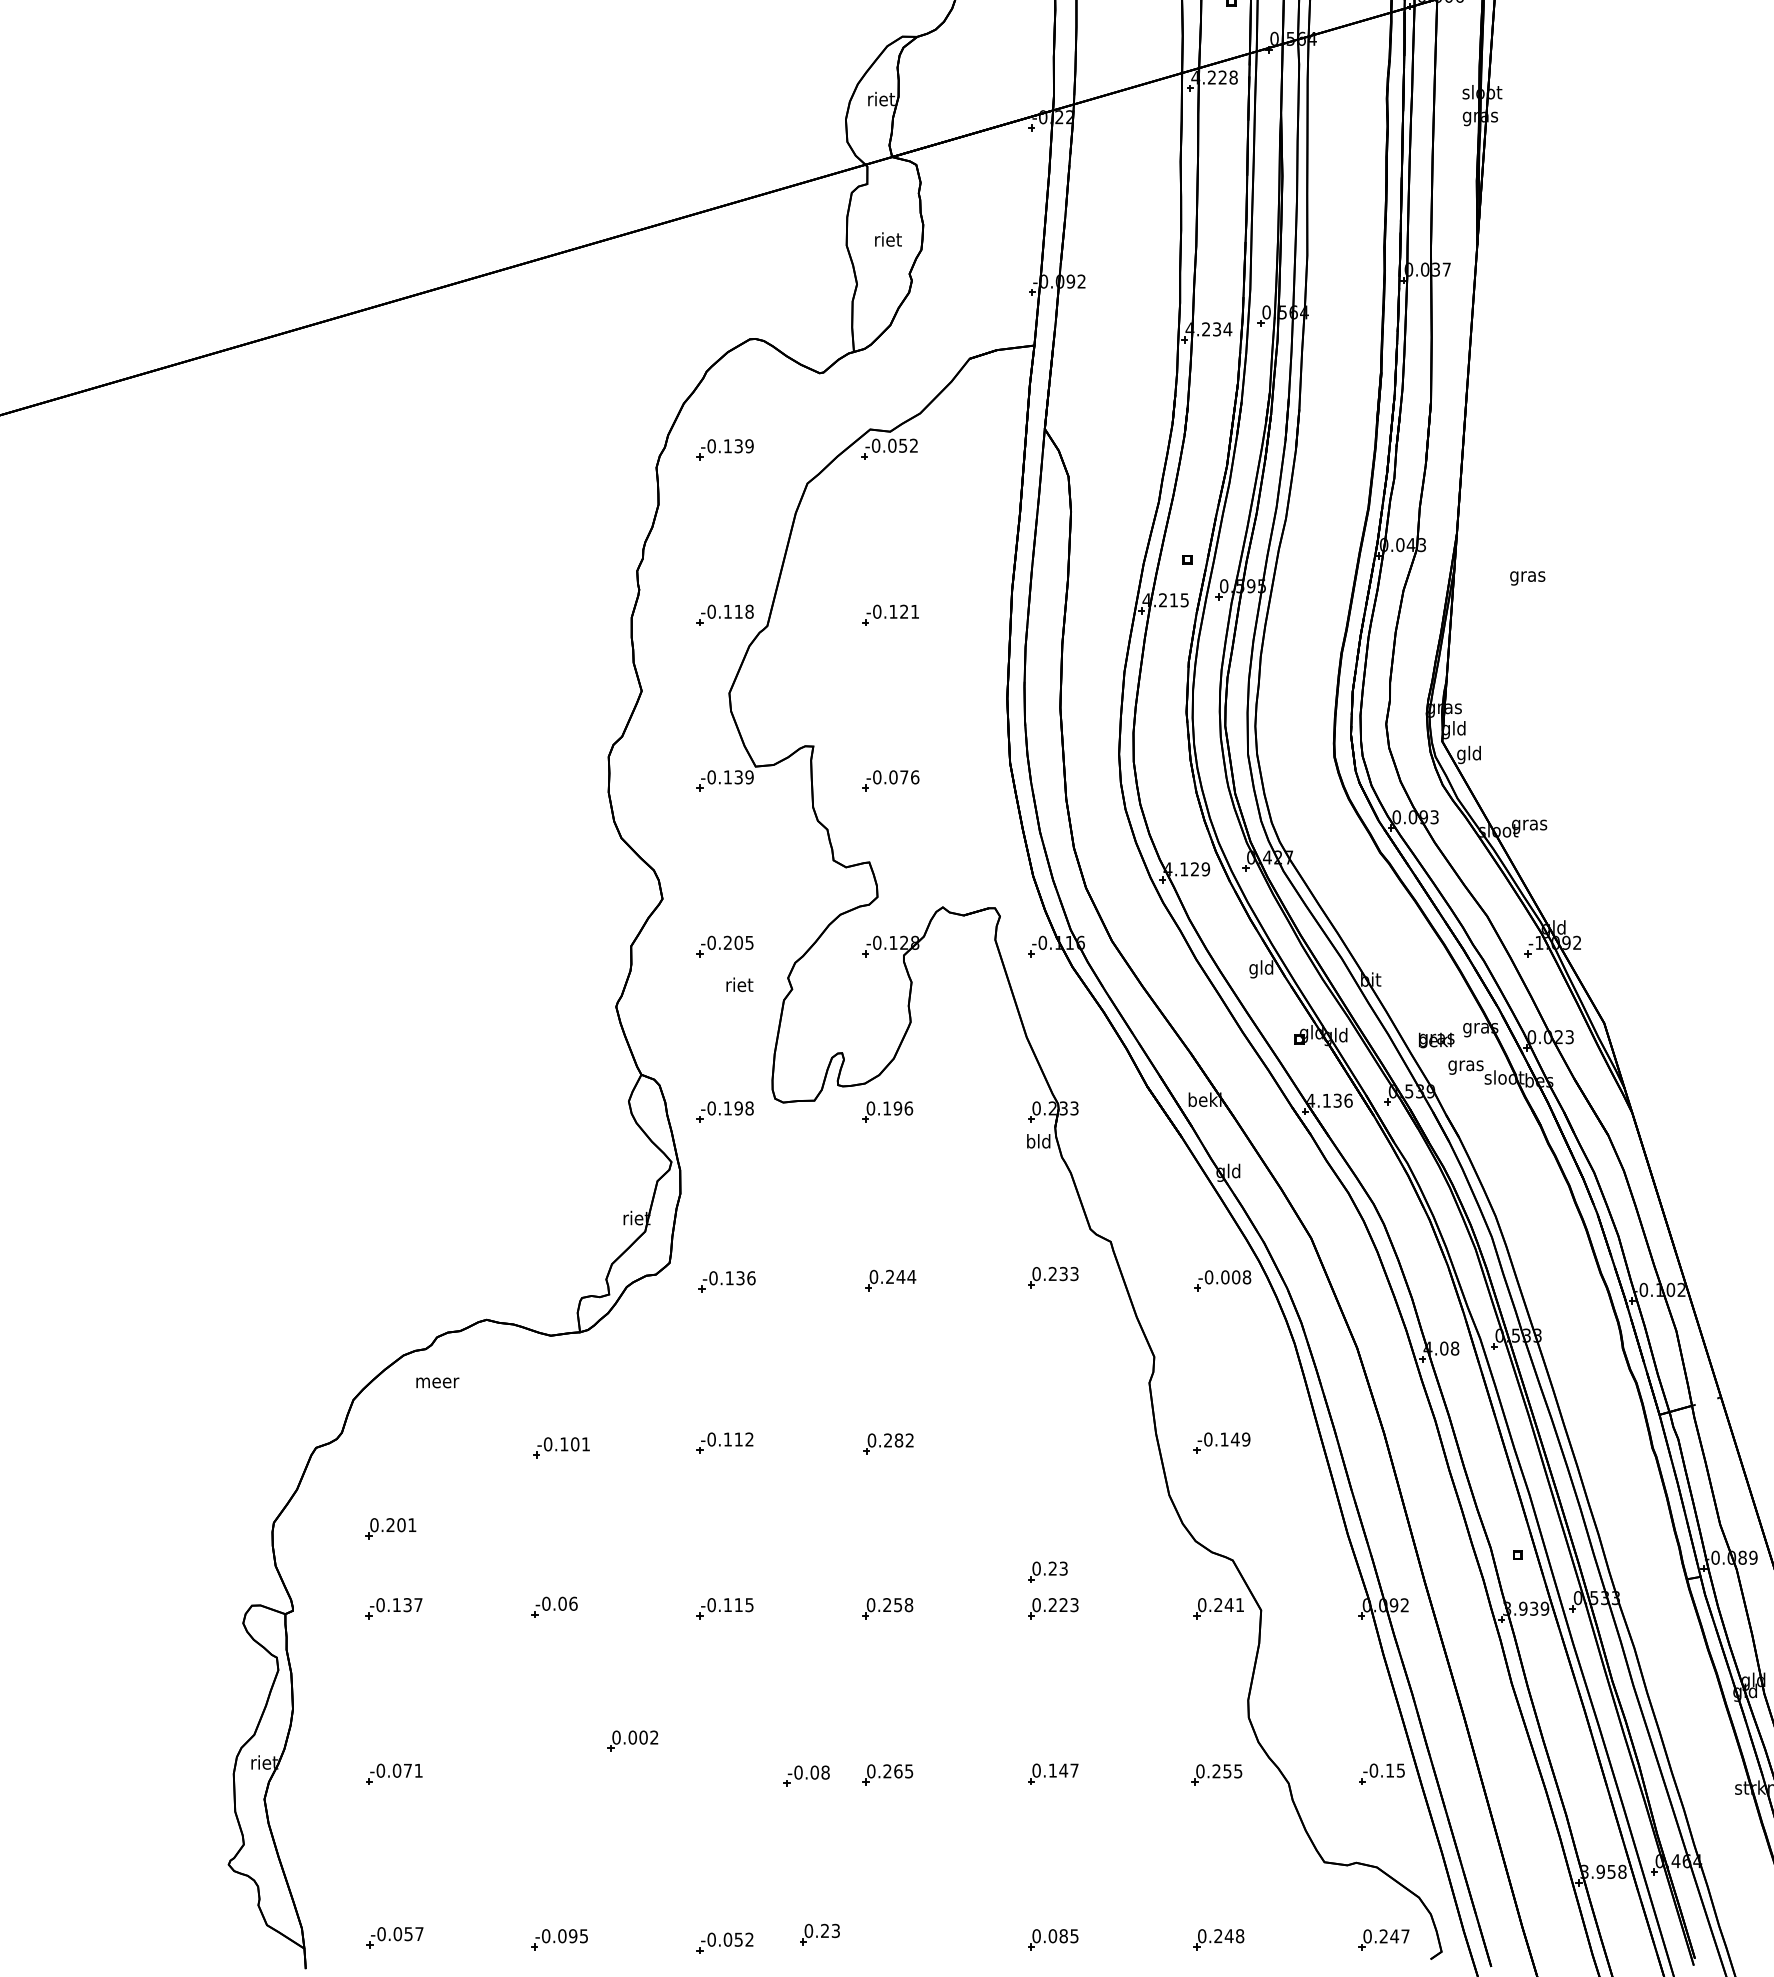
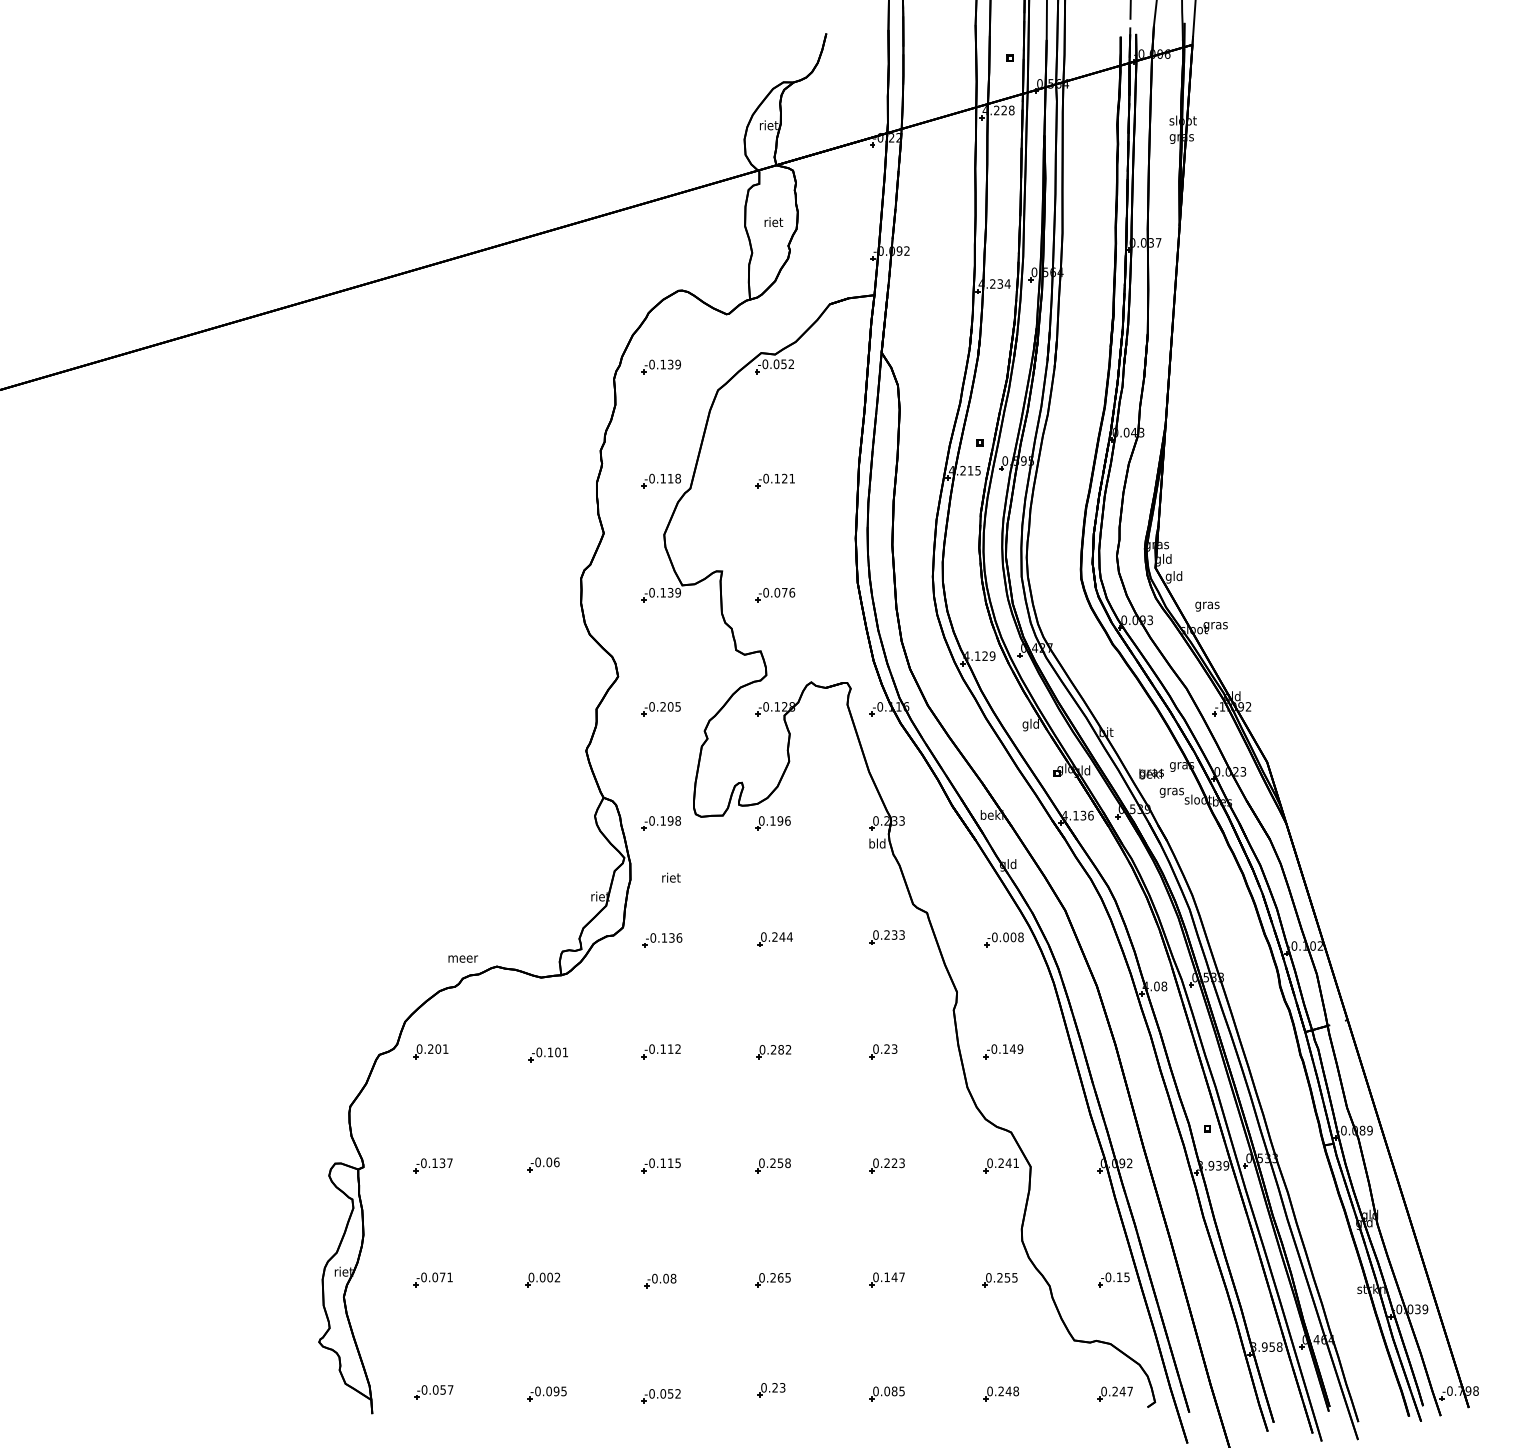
text: (1527, 578) -> (1207, 606), moved
text: (739, 984) -> (671, 877), moved
text: (436, 1382) -> (462, 958), moved
part: (390, 1528) -> (430, 1051), moved
part: (1047, 1572) -> (883, 1051), moved
part: (632, 1740) -> (542, 1279), moved
part: (806, 1775) -> (660, 1280), moved
part: (819, 1934) -> (771, 1390), moved

